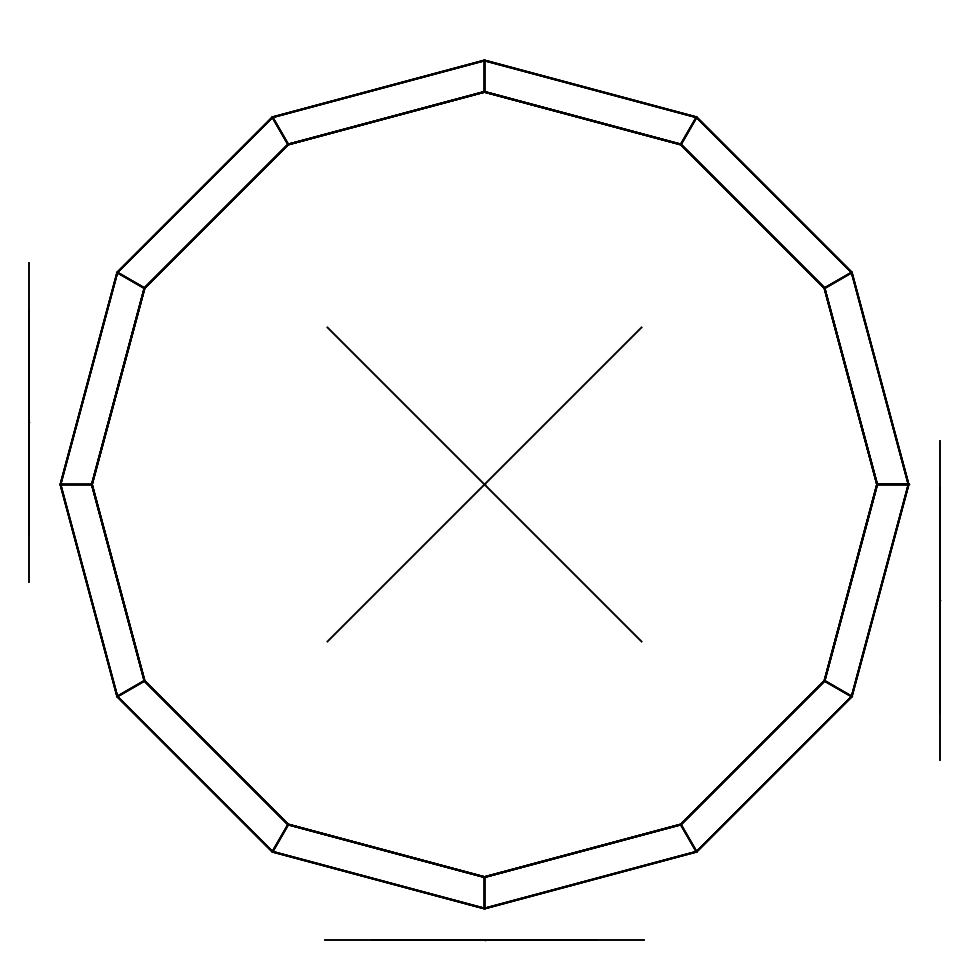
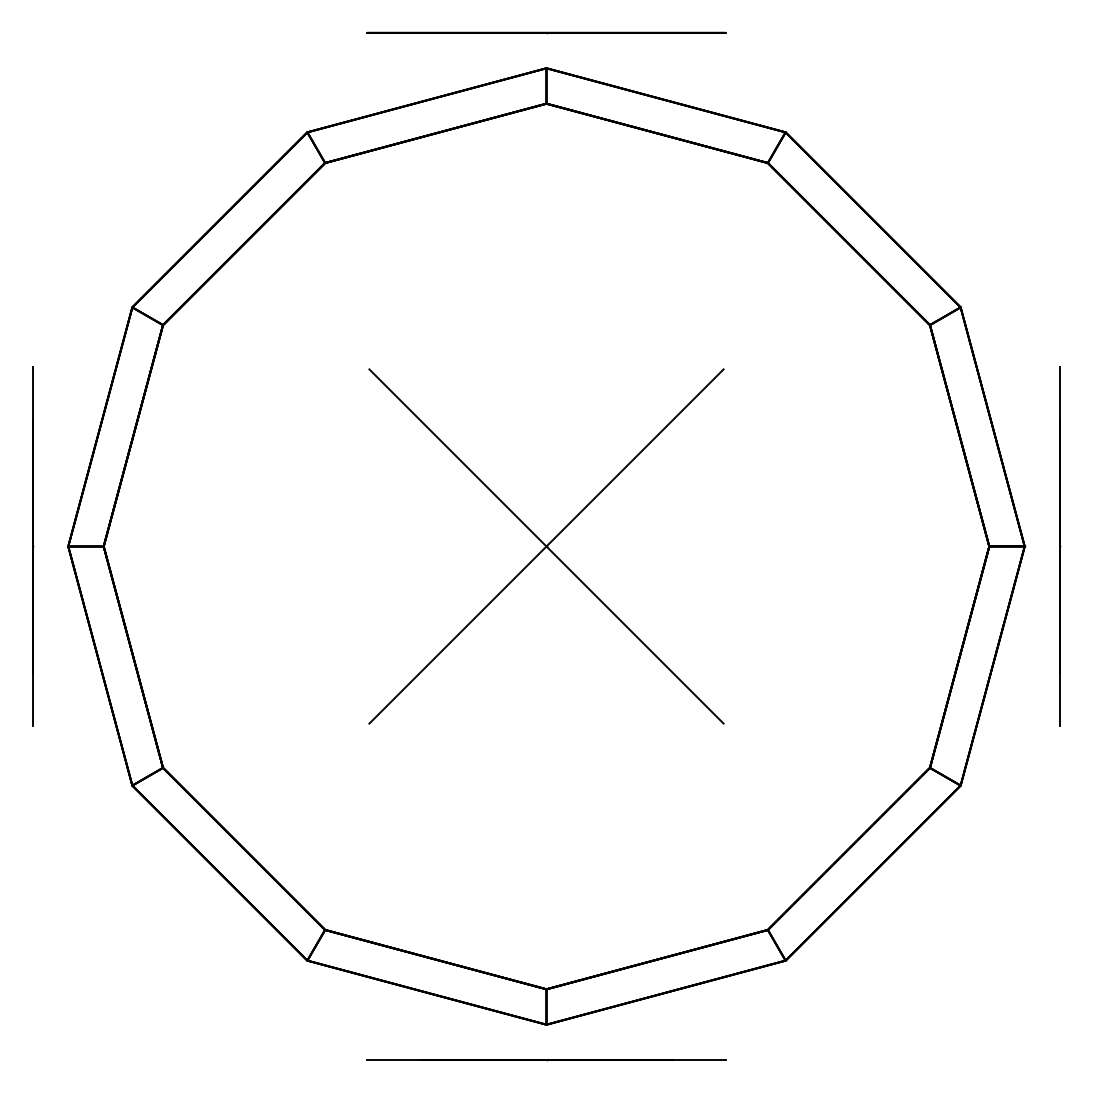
line: (484, 29) -> (546, 33), added
line: (29, 422) -> (33, 546), moved
line: (940, 600) -> (1060, 546), moved

